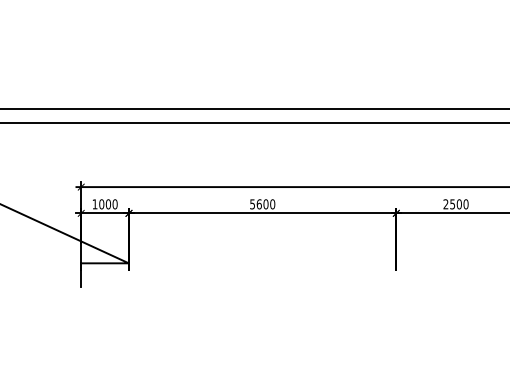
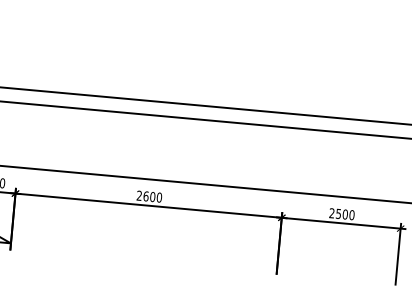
text: (252, 204) -> (139, 195), 5600 -> 2600

